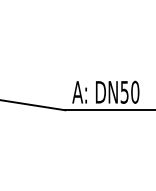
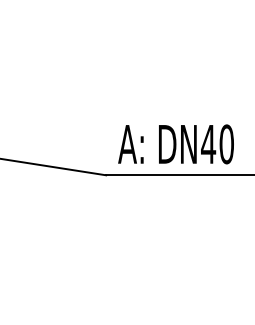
text: (124, 92) -> (208, 144), DN50 -> DN40

